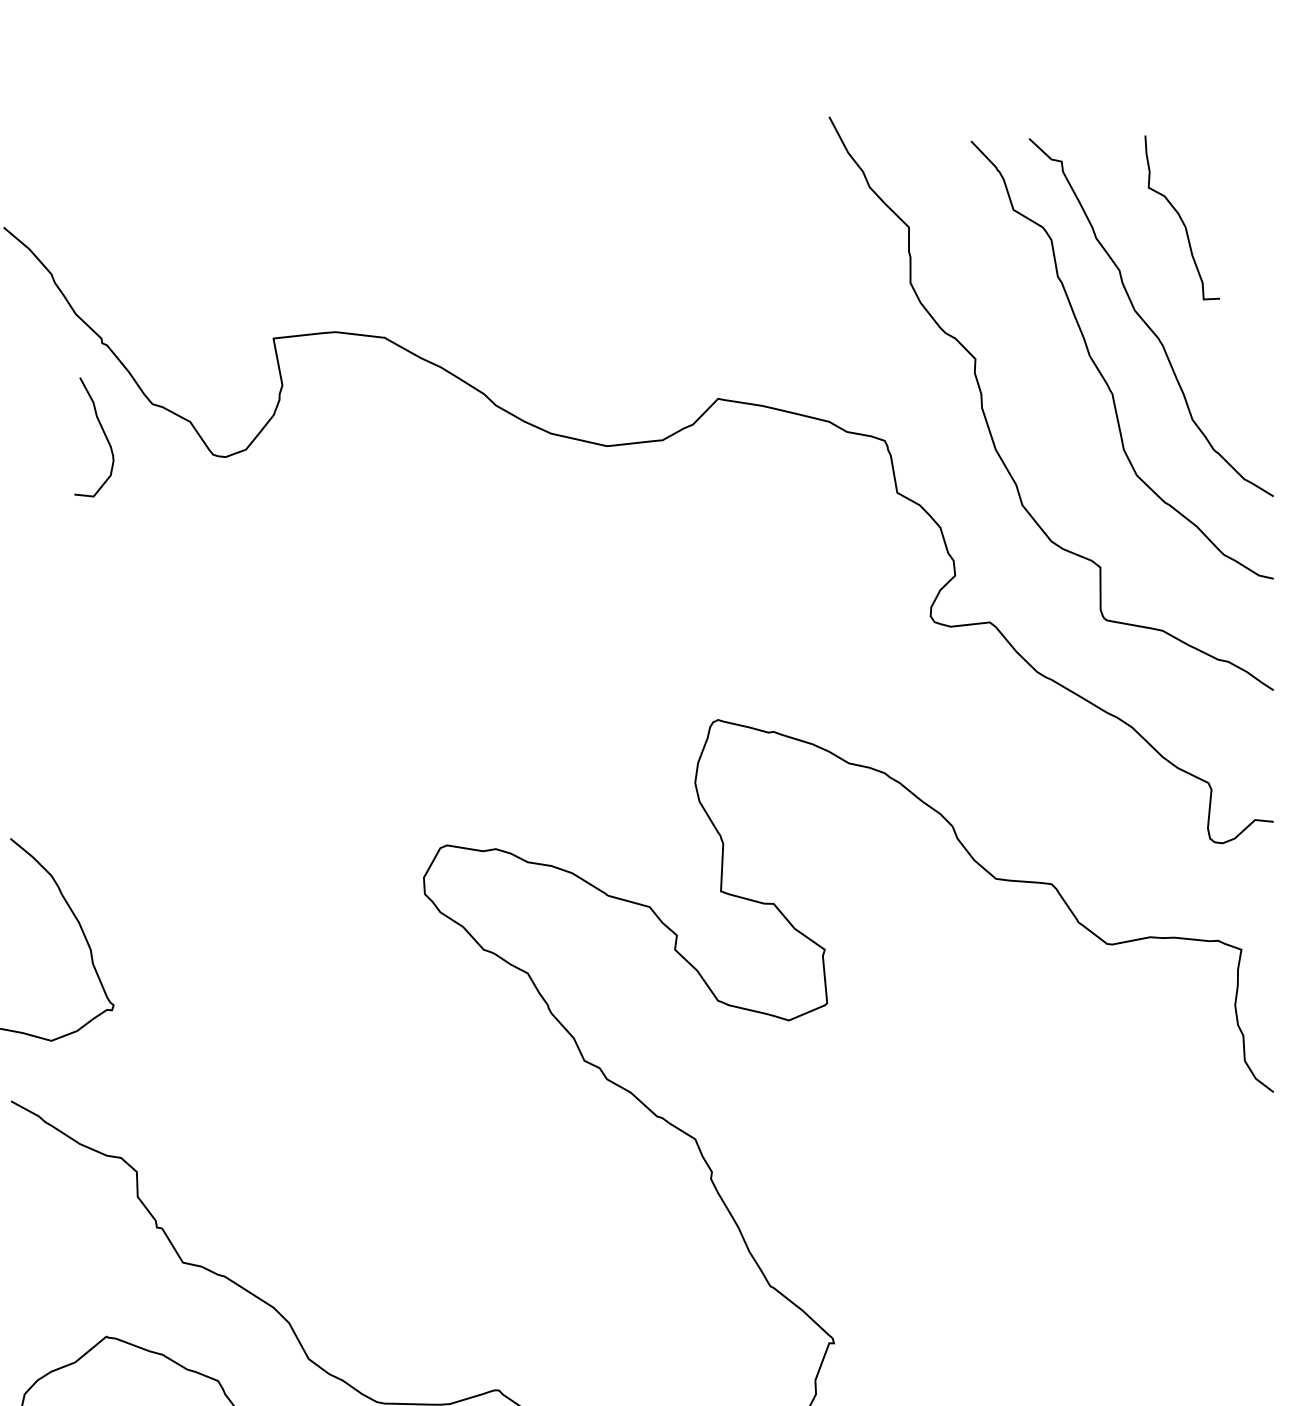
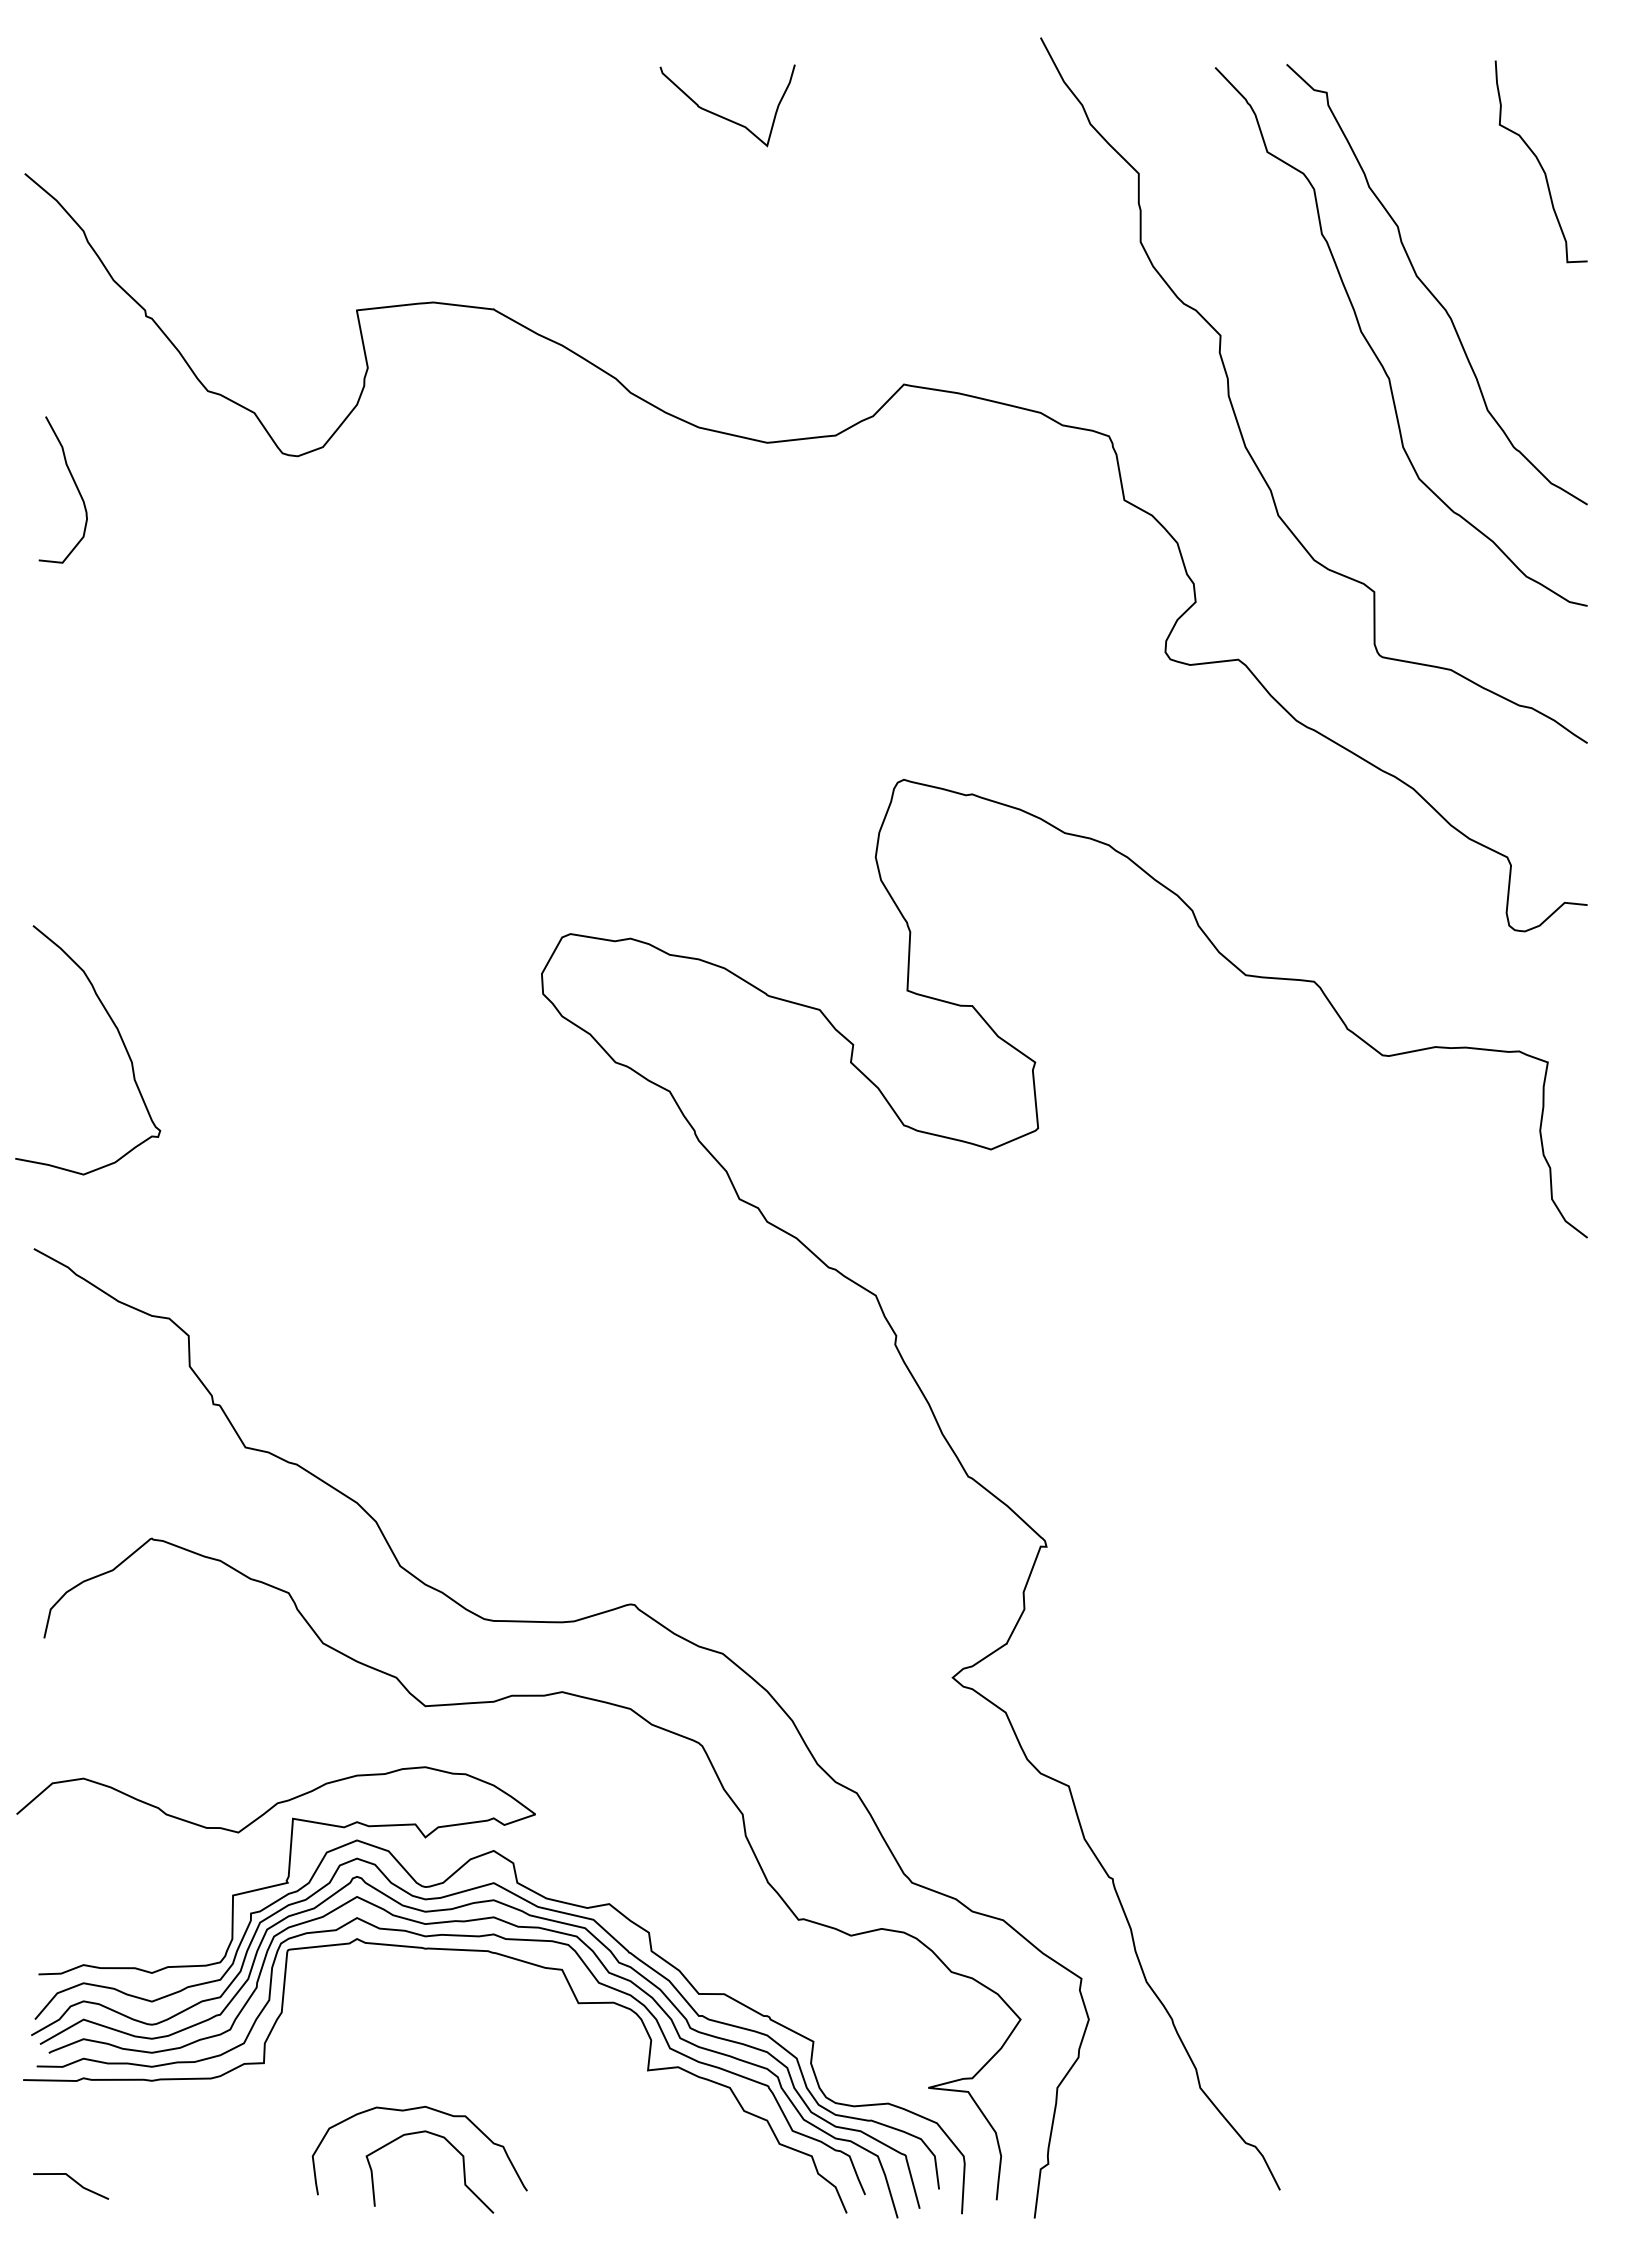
curve: (569, 180) -> (721, 115), added
curve: (1181, 217) -> (1539, 161), moved
curve: (103, 432) -> (74, 484), moved

